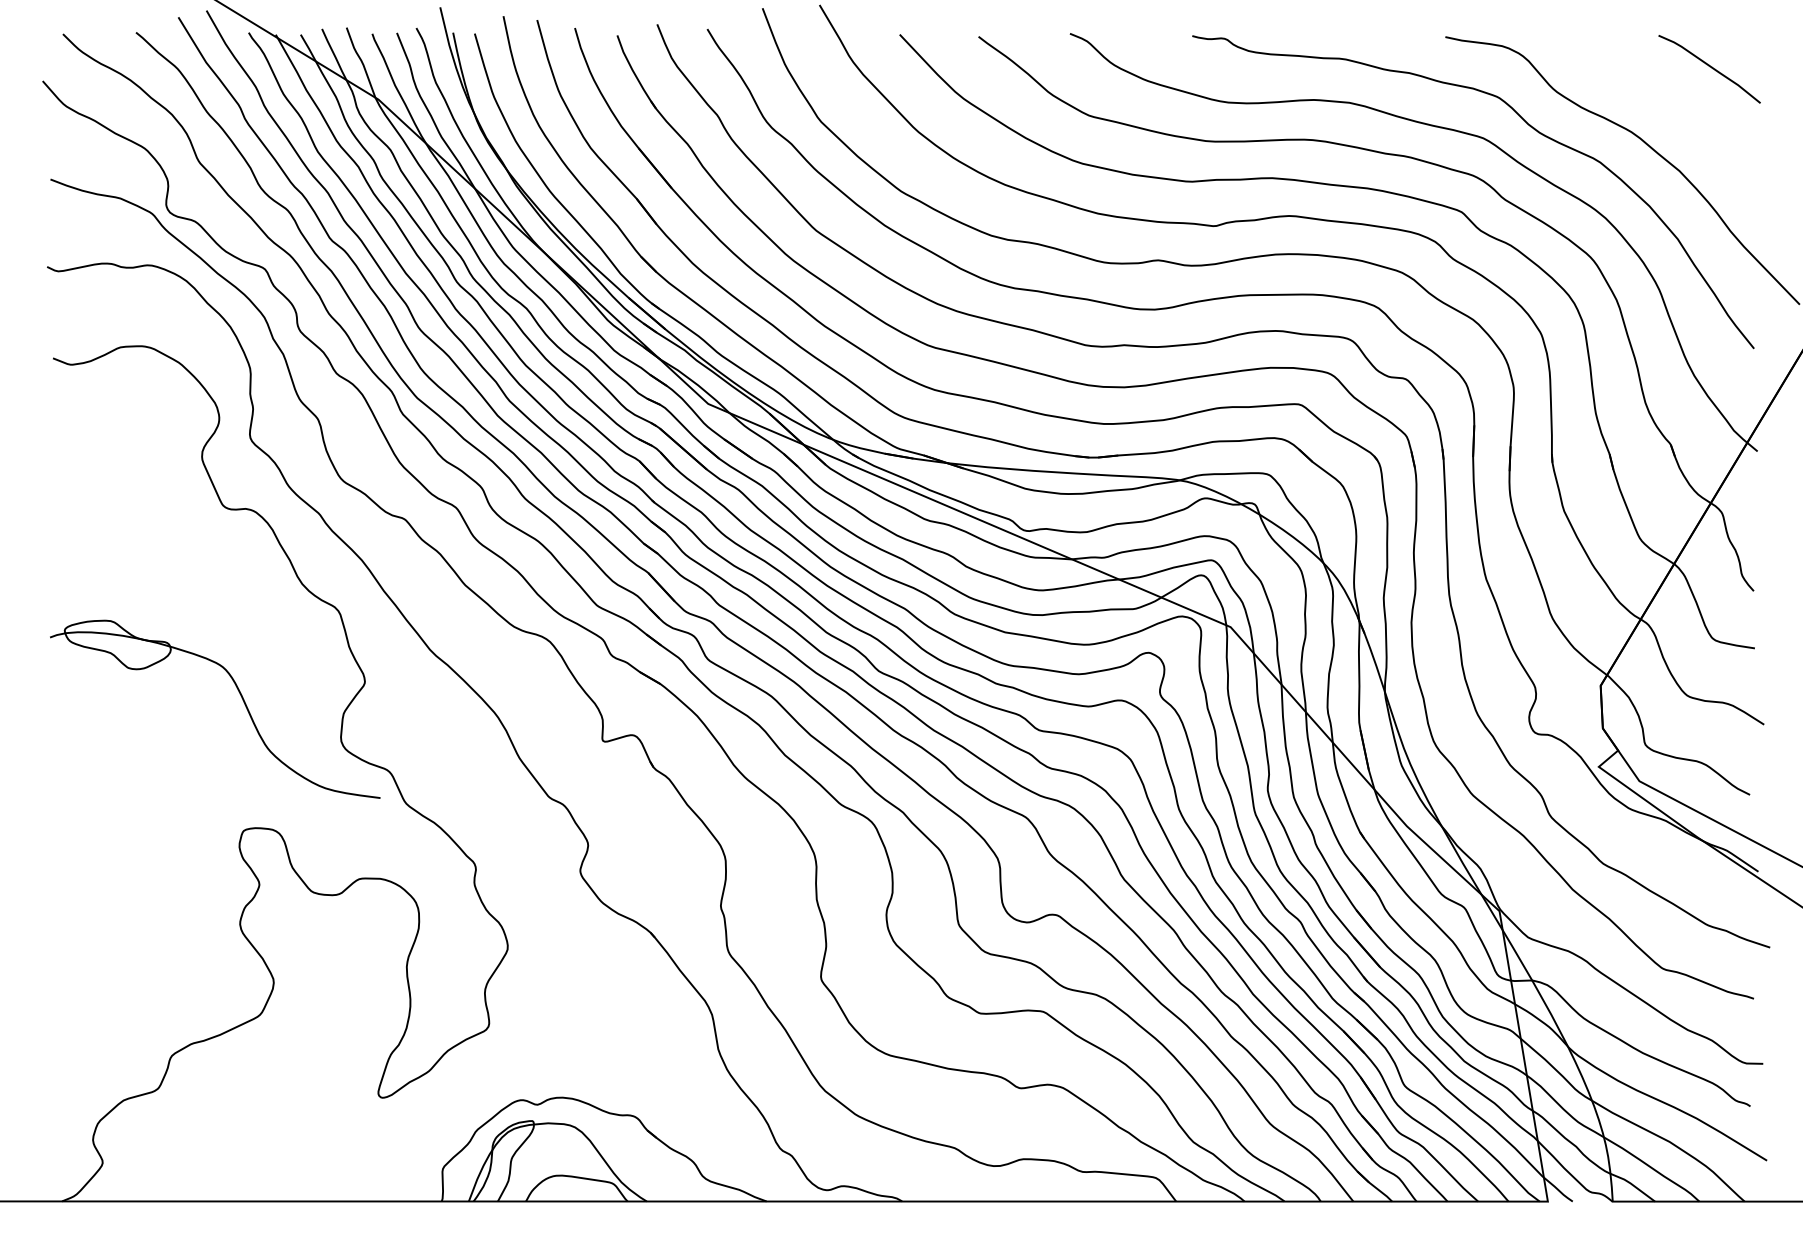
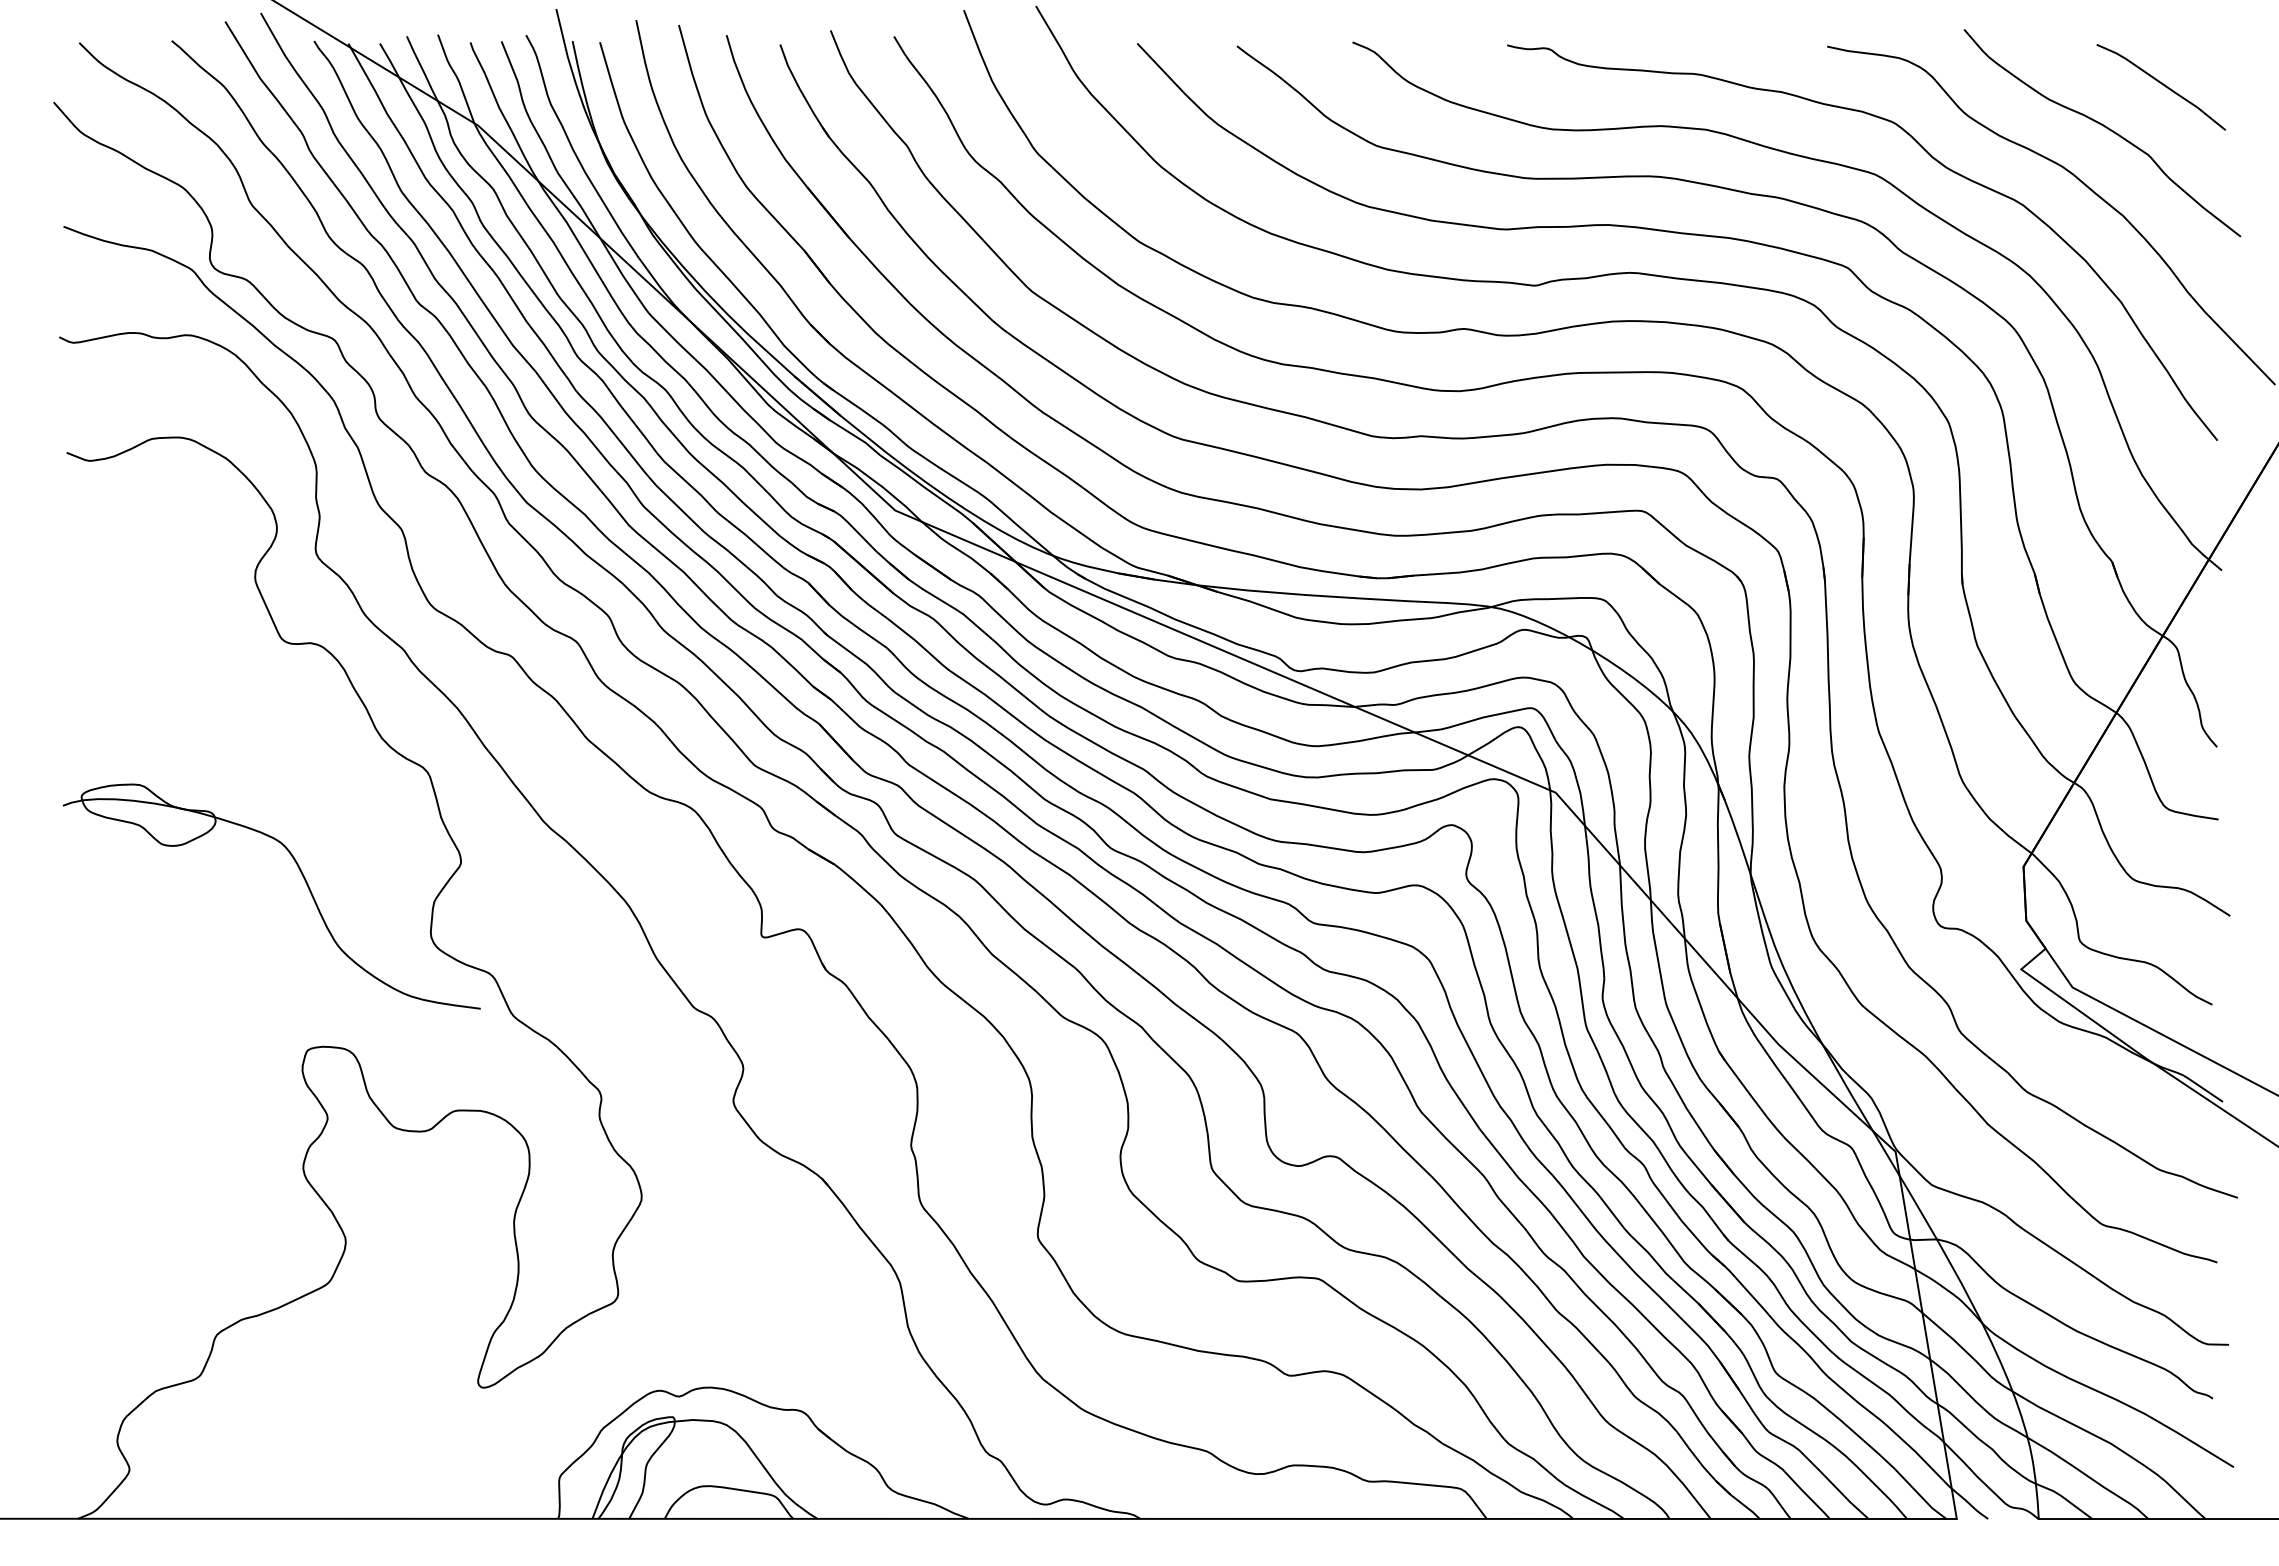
curve: (1664, 101) -> (2104, 127), added

